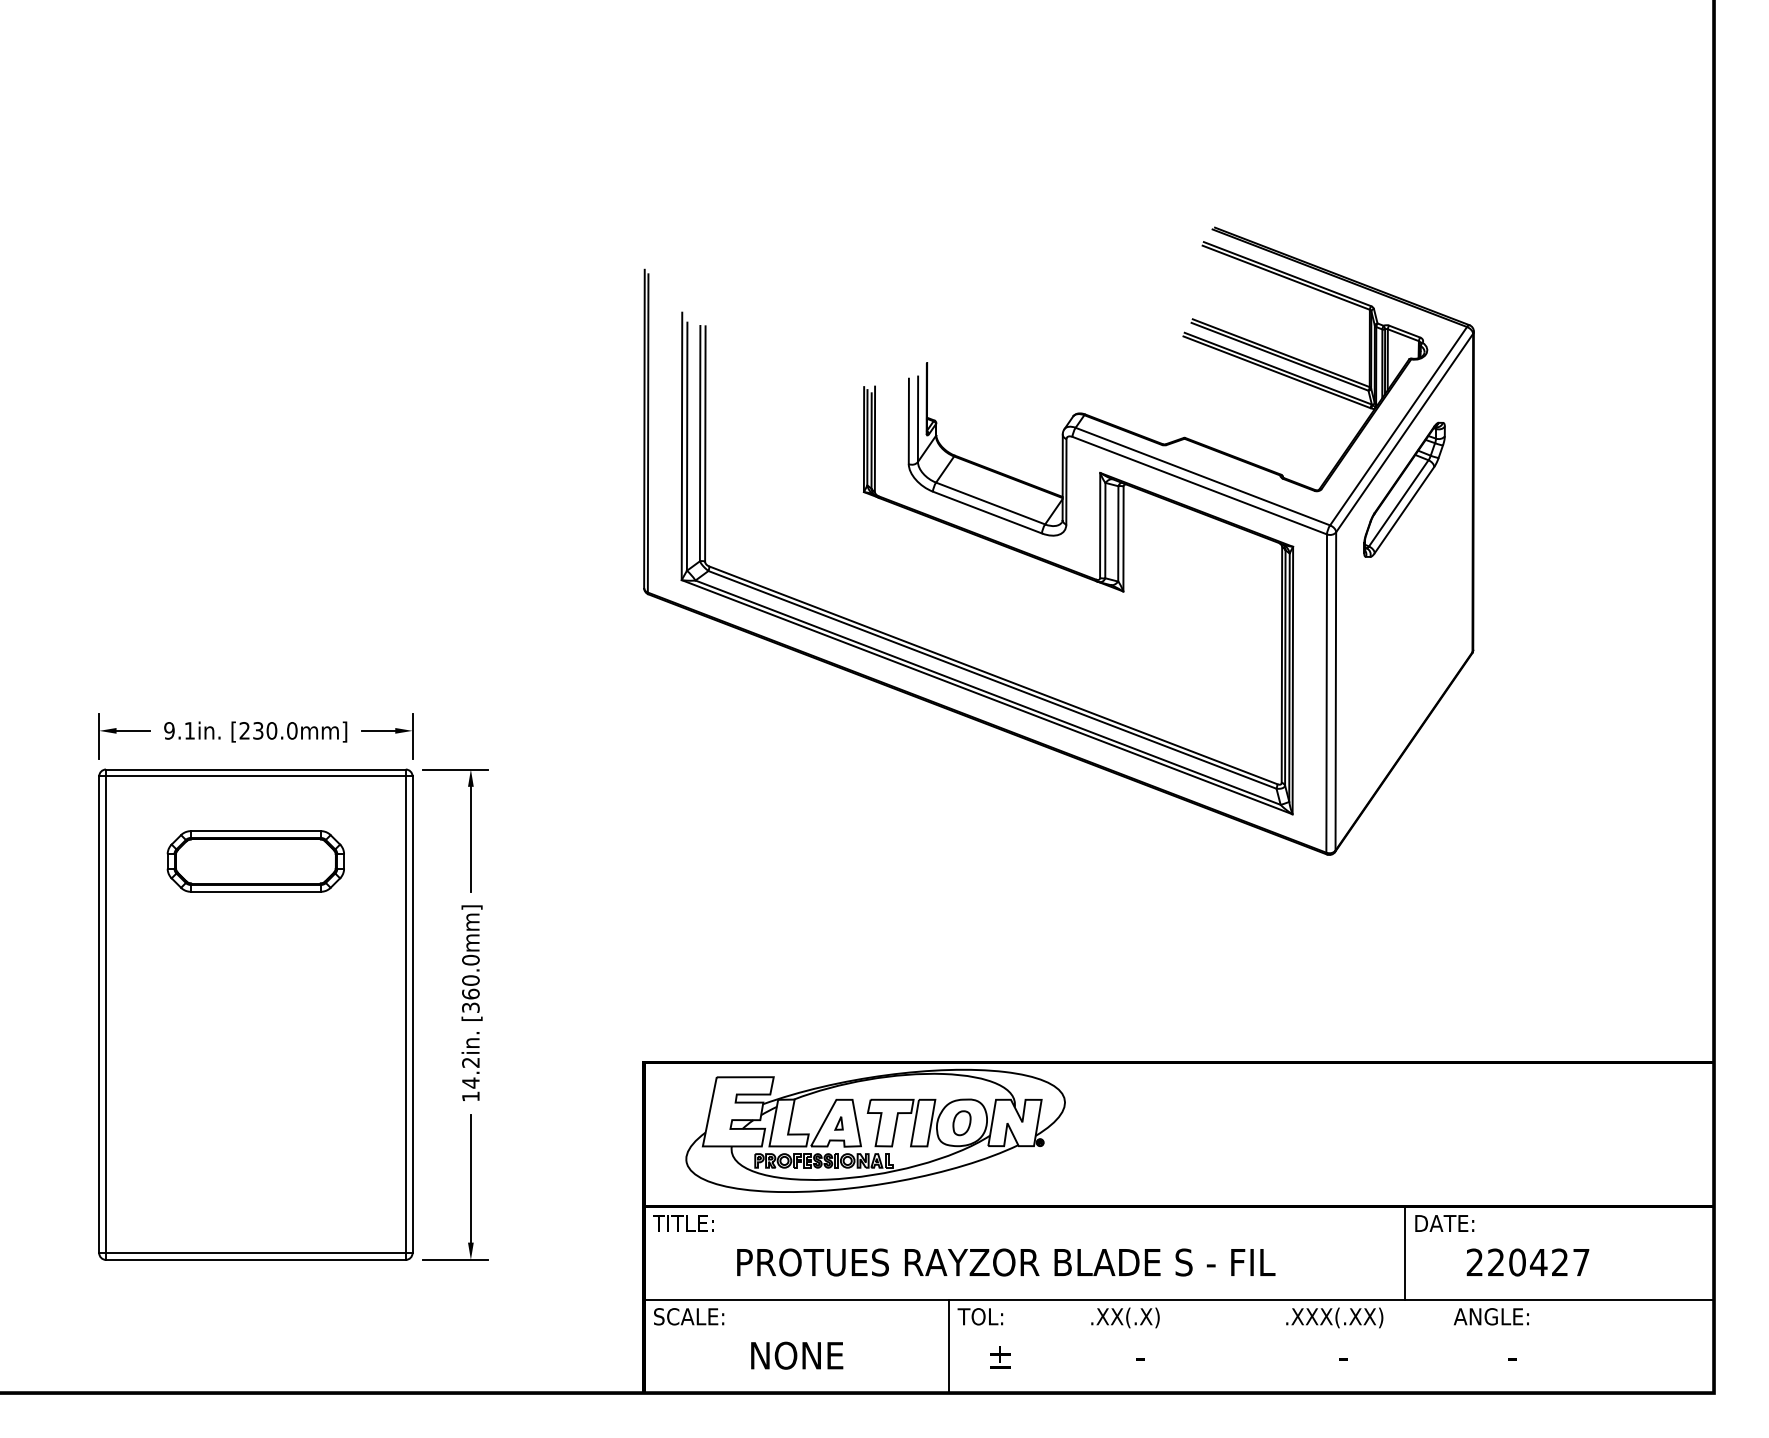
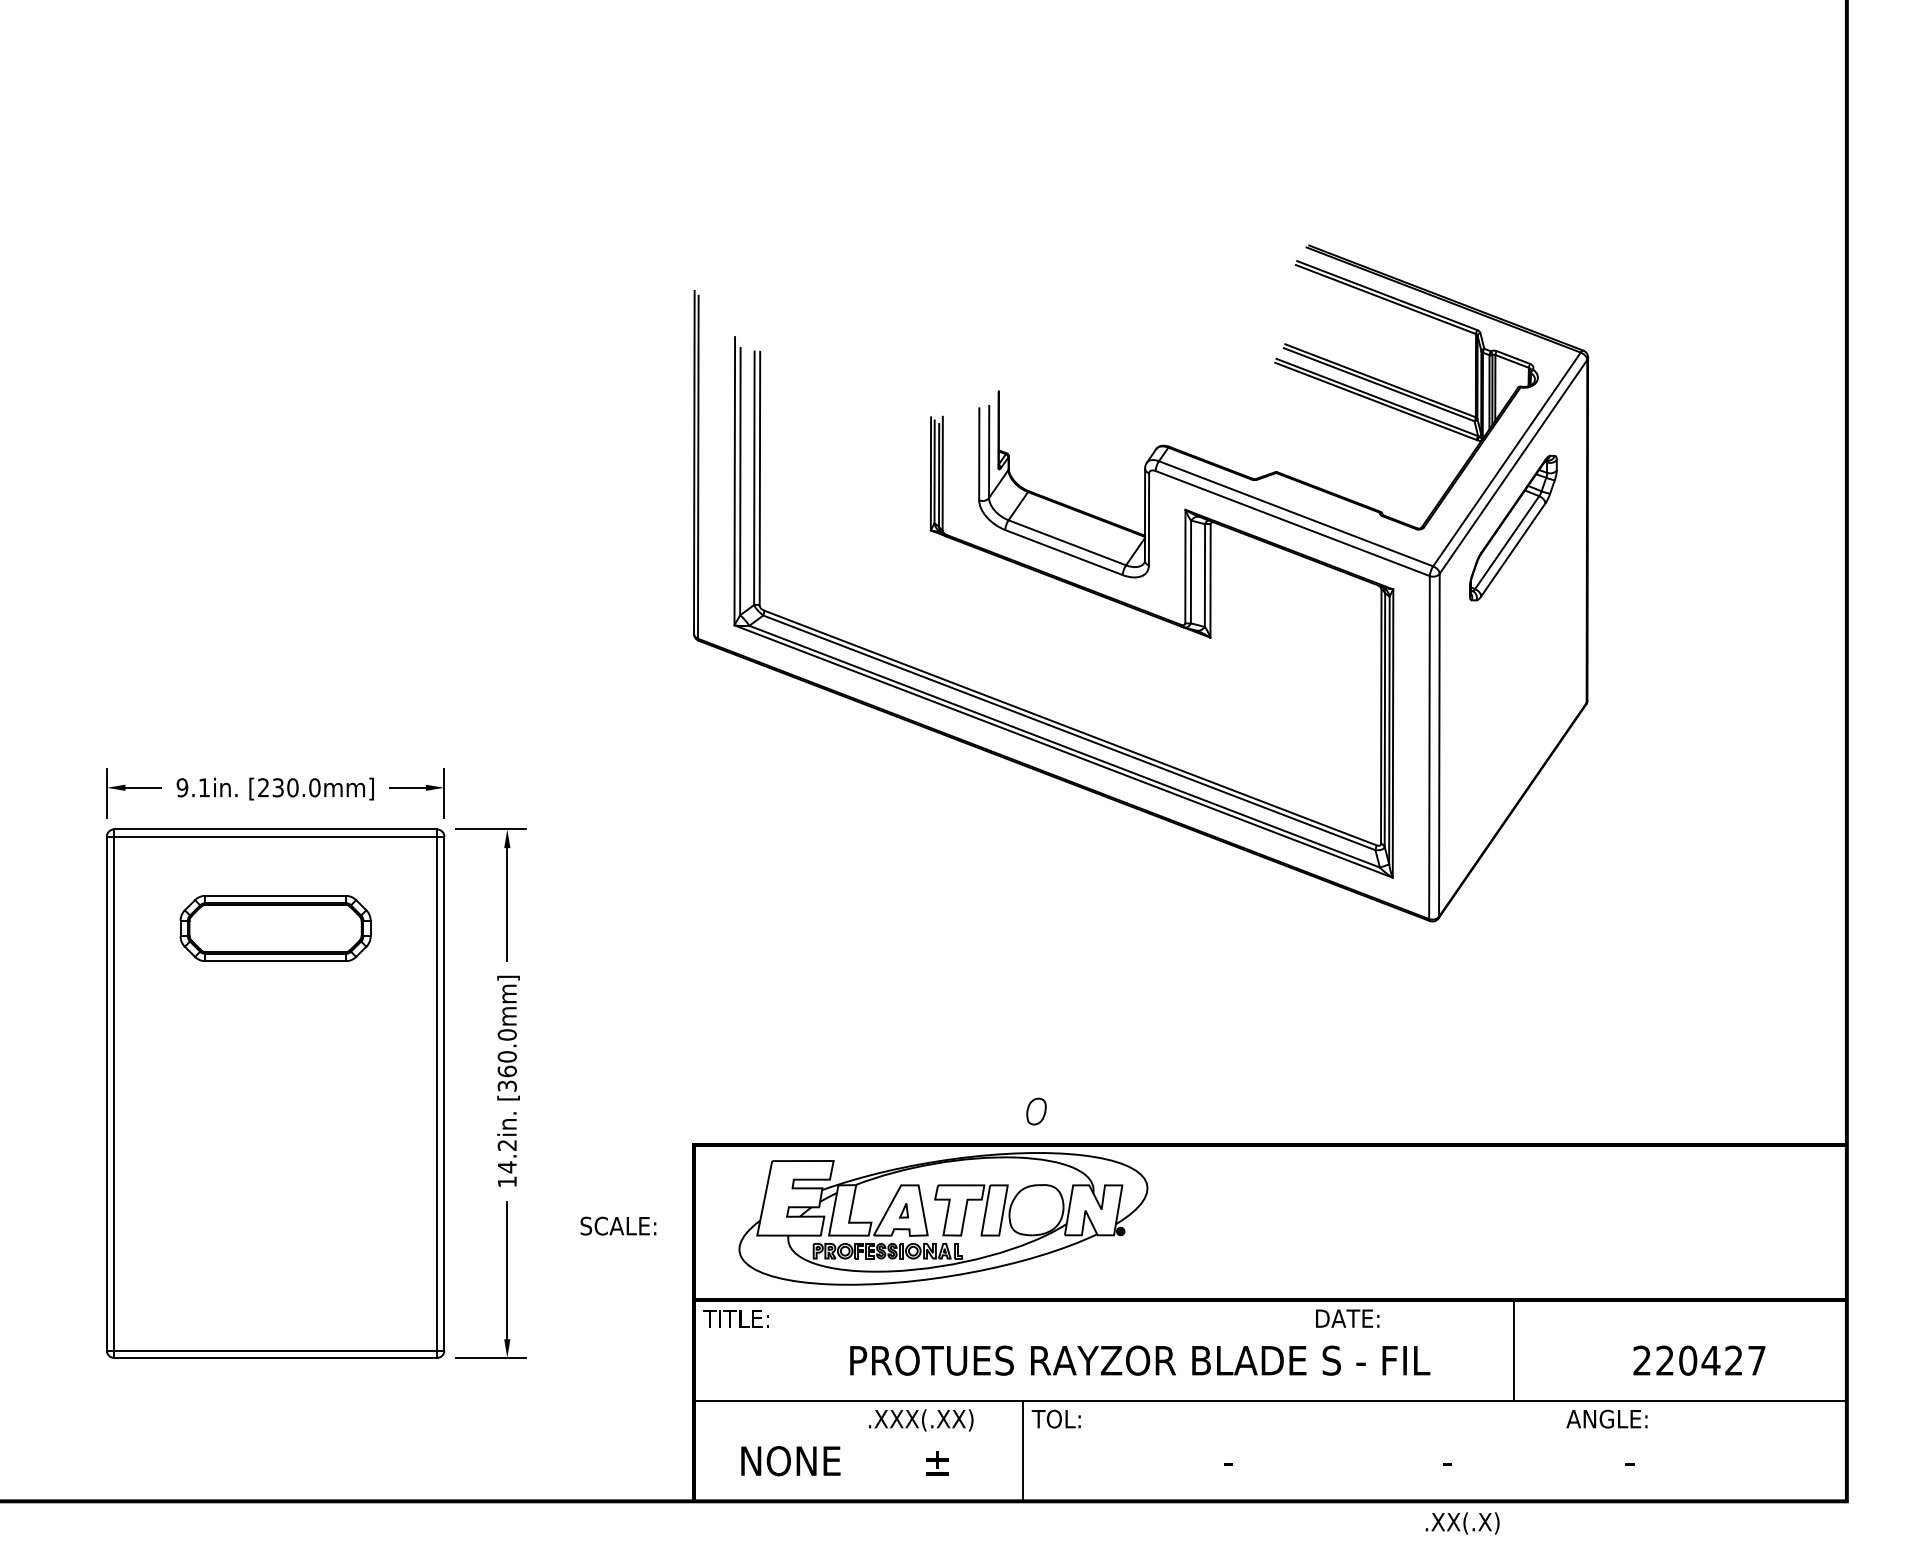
part: (961, 1123) -> (1036, 1111), moved
text: (1444, 1223) -> (1347, 1318), moved
text: (1006, 1262) -> (1140, 1360), moved
text: (1528, 1262) -> (1699, 1360), moved
text: (689, 1316) -> (618, 1225), moved
text: (1125, 1318) -> (1462, 1523), moved
text: (1334, 1318) -> (920, 1420), moved
text: (796, 1356) -> (790, 1461), moved
text: (1000, 1357) -> (937, 1463), moved

